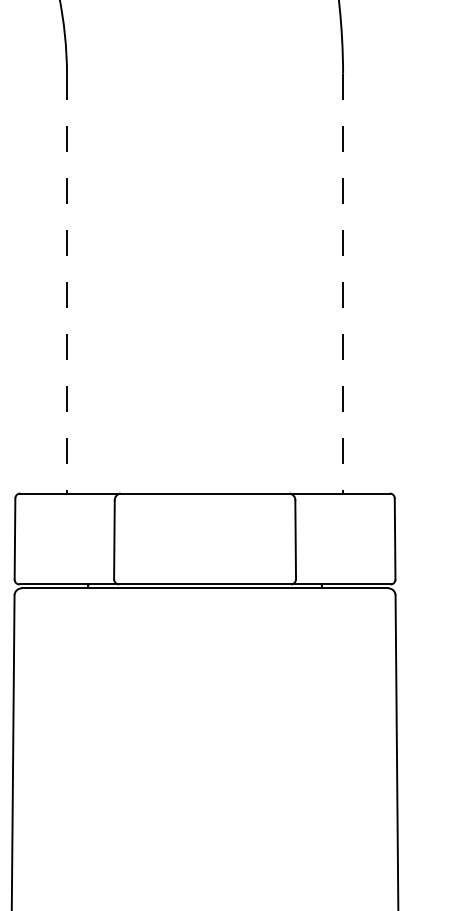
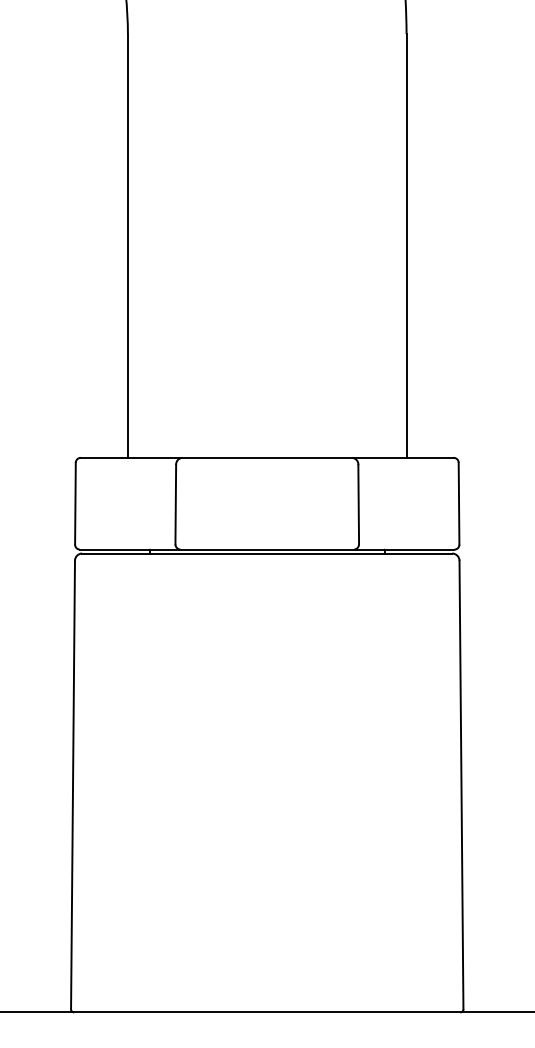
line: (66, 284) -> (127, 246), dashed -> solid
line: (343, 284) -> (406, 246), dashed -> solid

